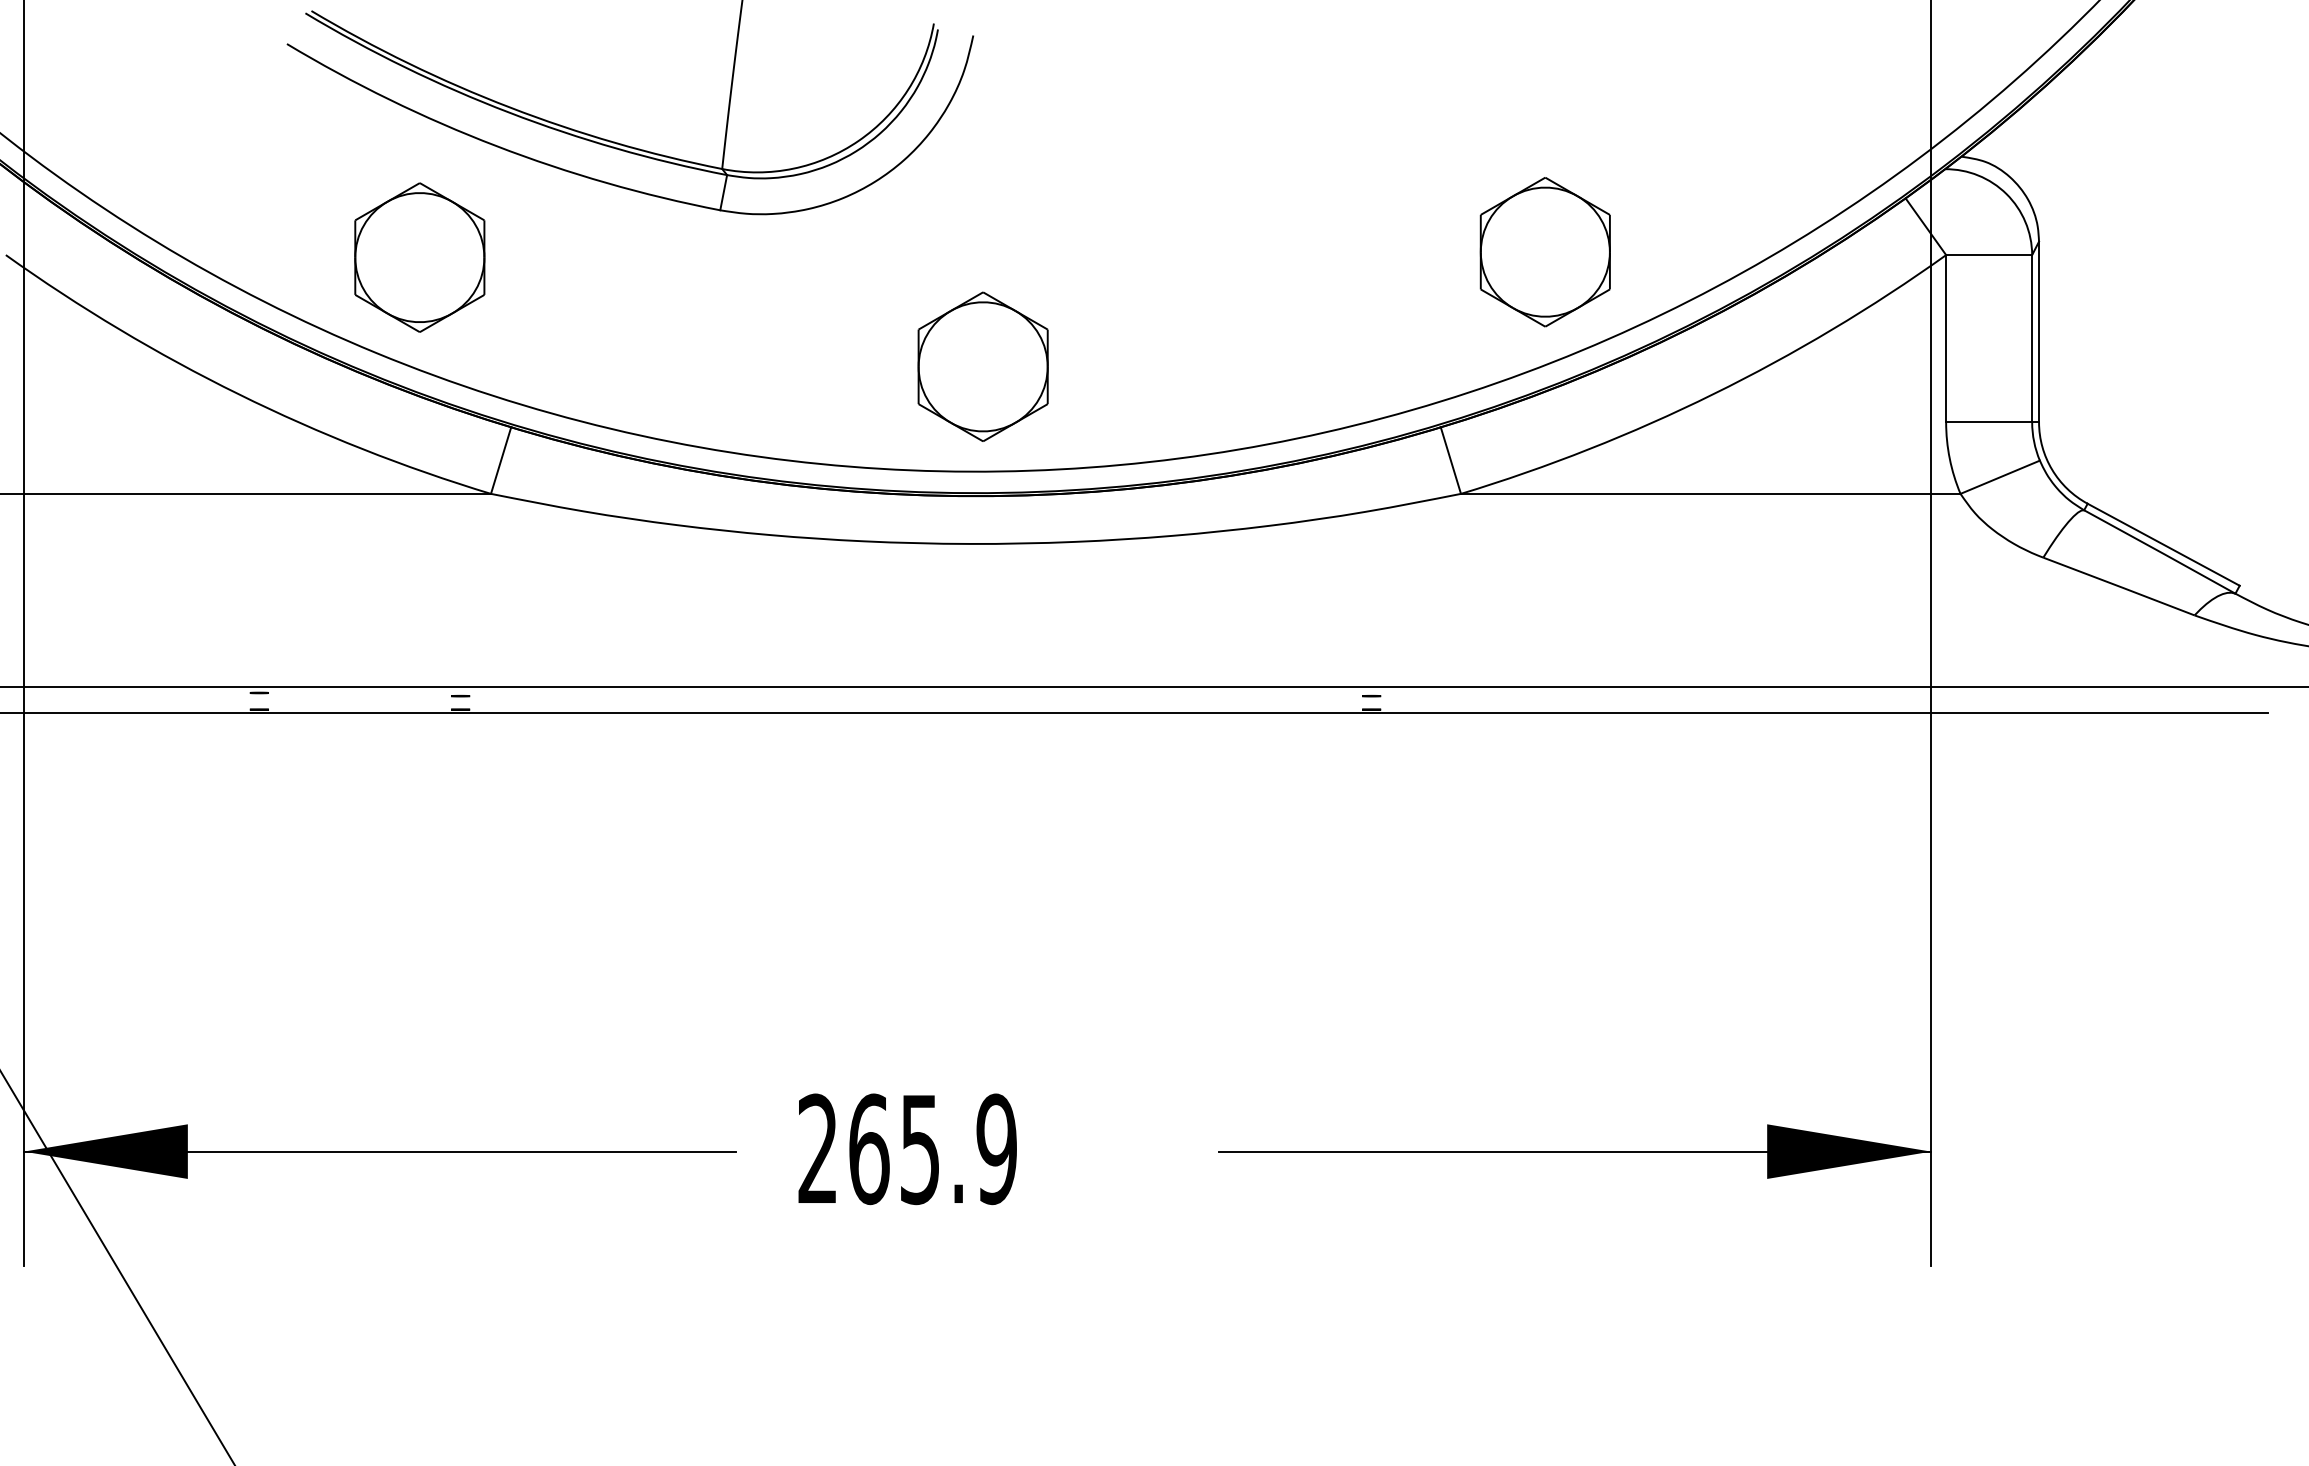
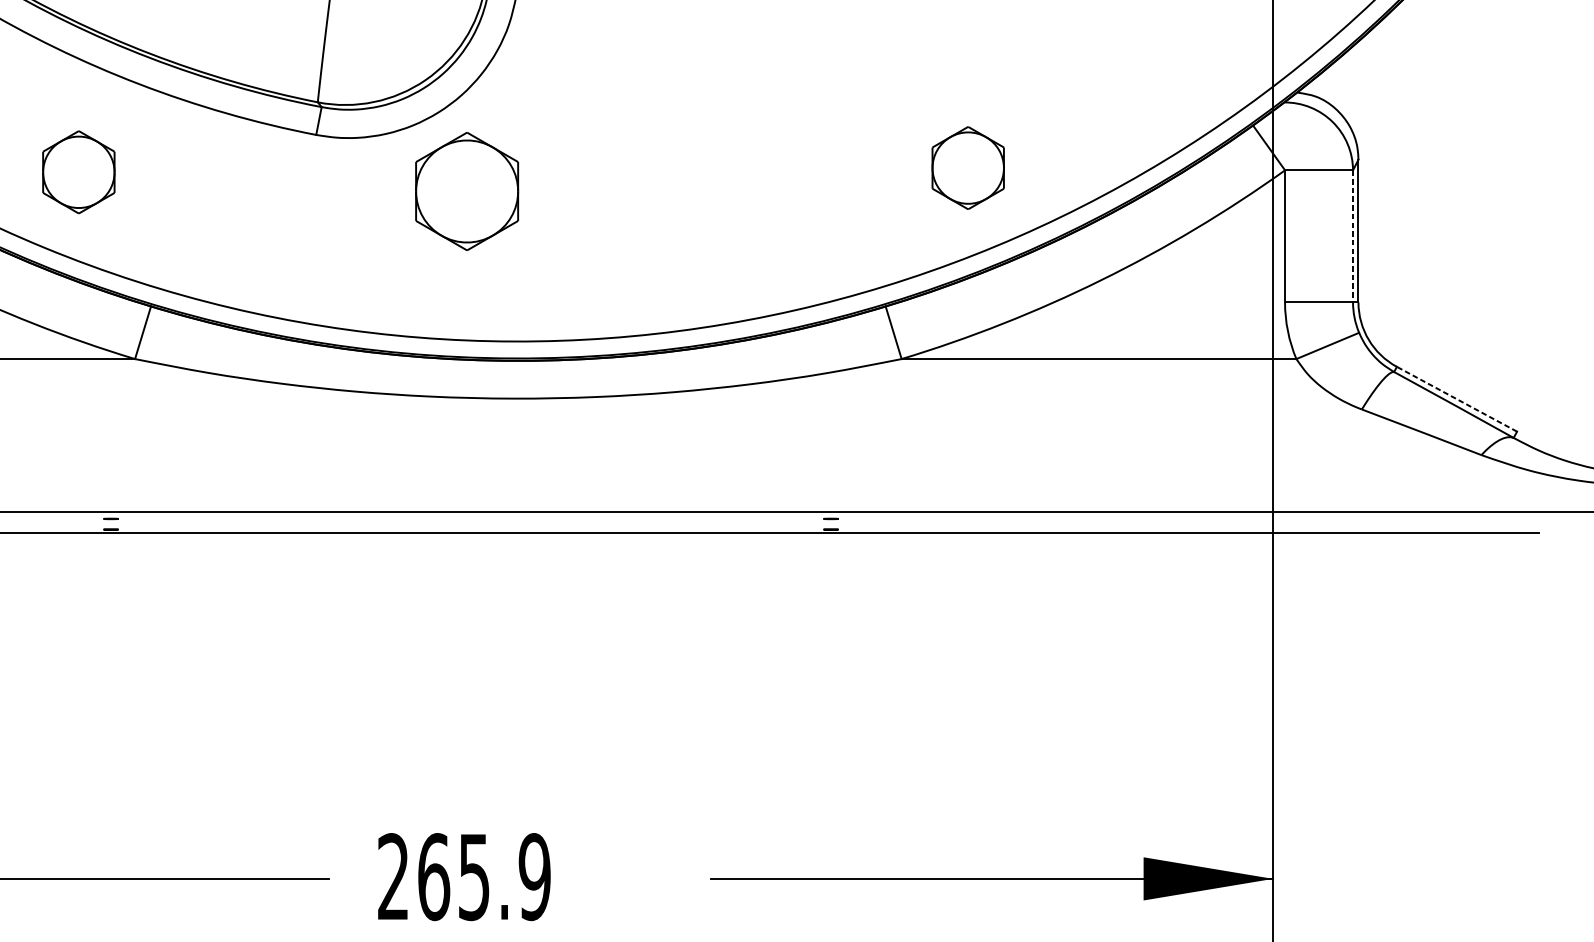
part: (1544, 252) -> (967, 168), size x0.7
part: (419, 257) -> (78, 172), size x0.7
line: (2032, 338) -> (1353, 236), solid -> dashed
part: (982, 366) -> (466, 191), moved
line: (2163, 544) -> (1456, 399), solid -> dashed

